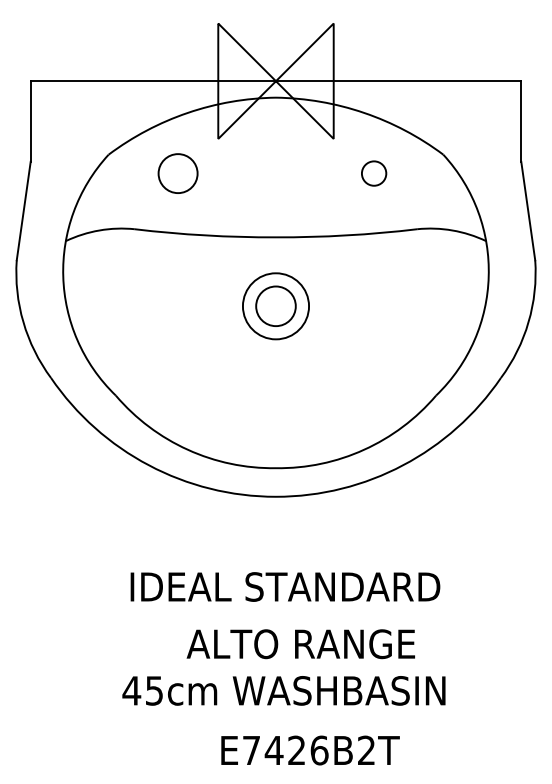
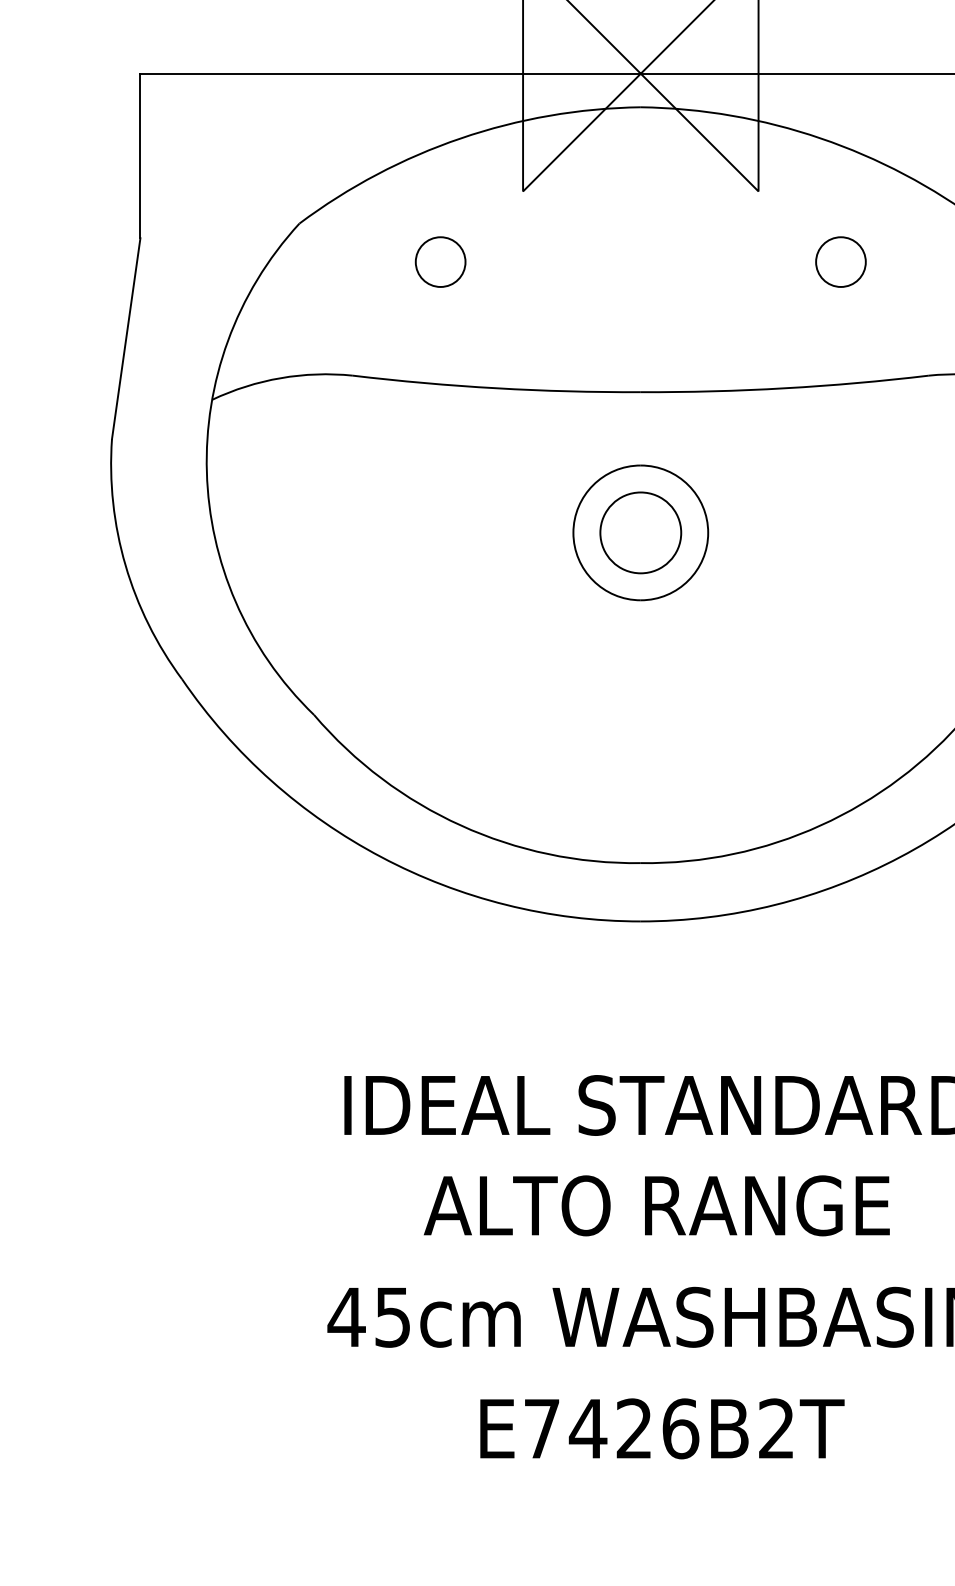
circle: (177, 173) -> (439, 261), size x0.62
text: (300, 644) -> (656, 1206), moved
text: (310, 750) -> (662, 1428), moved

